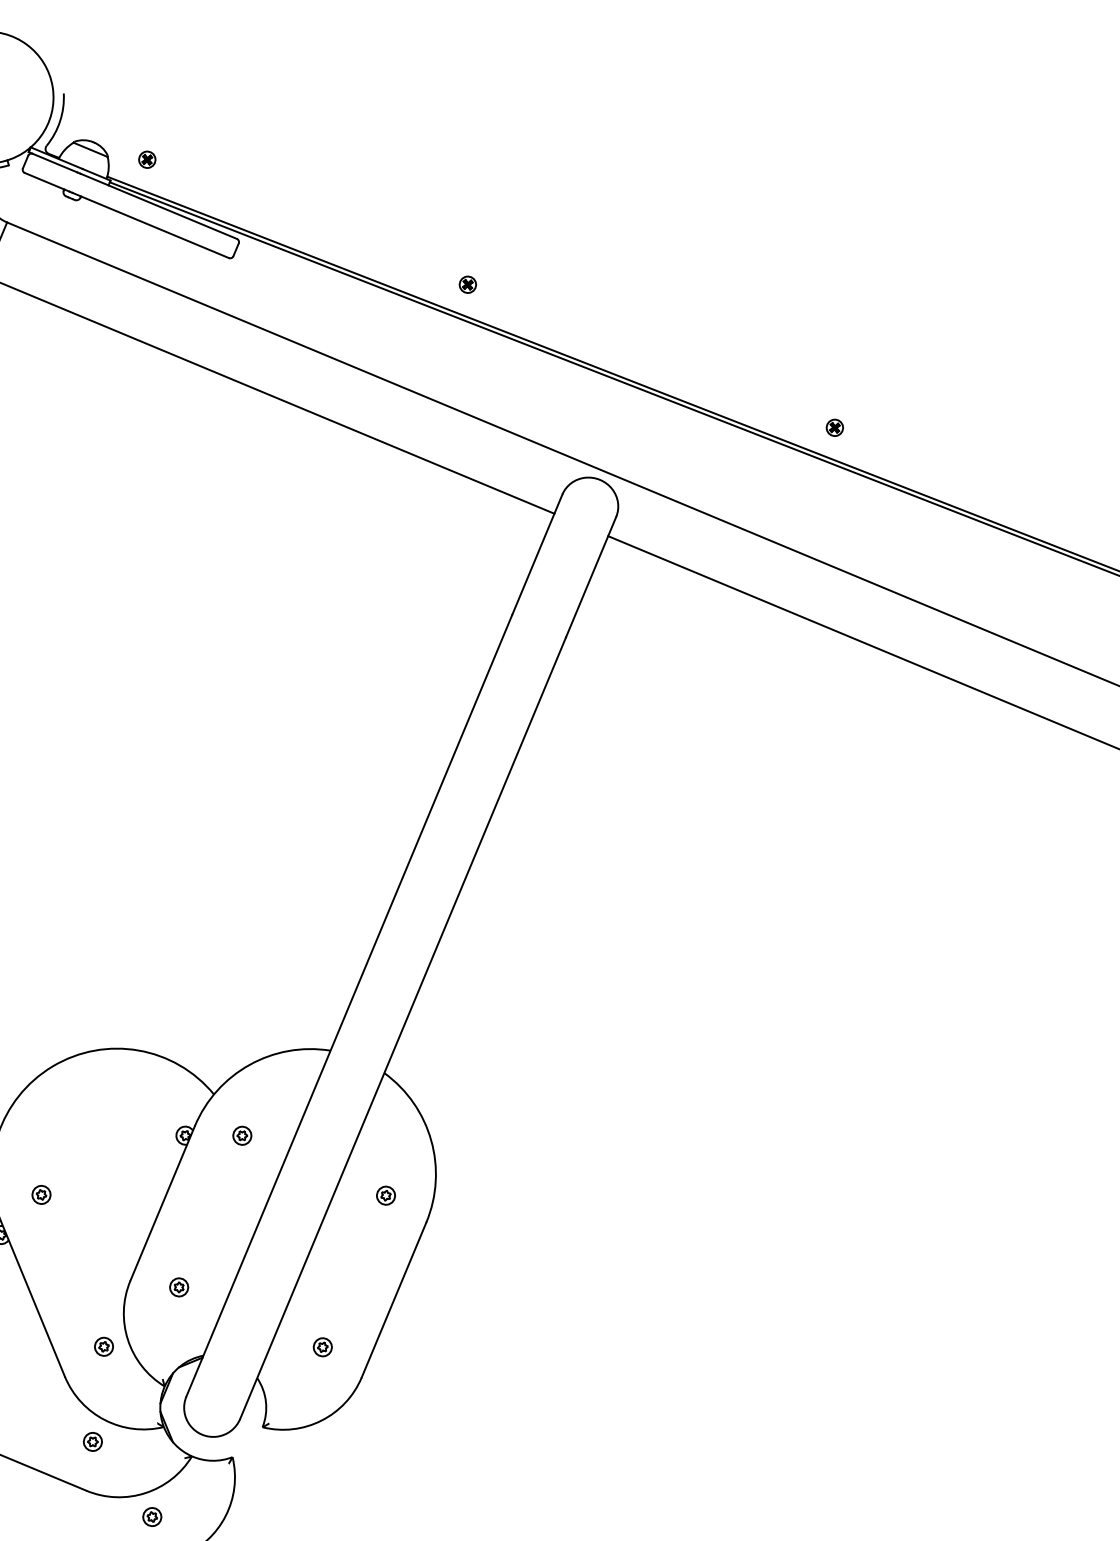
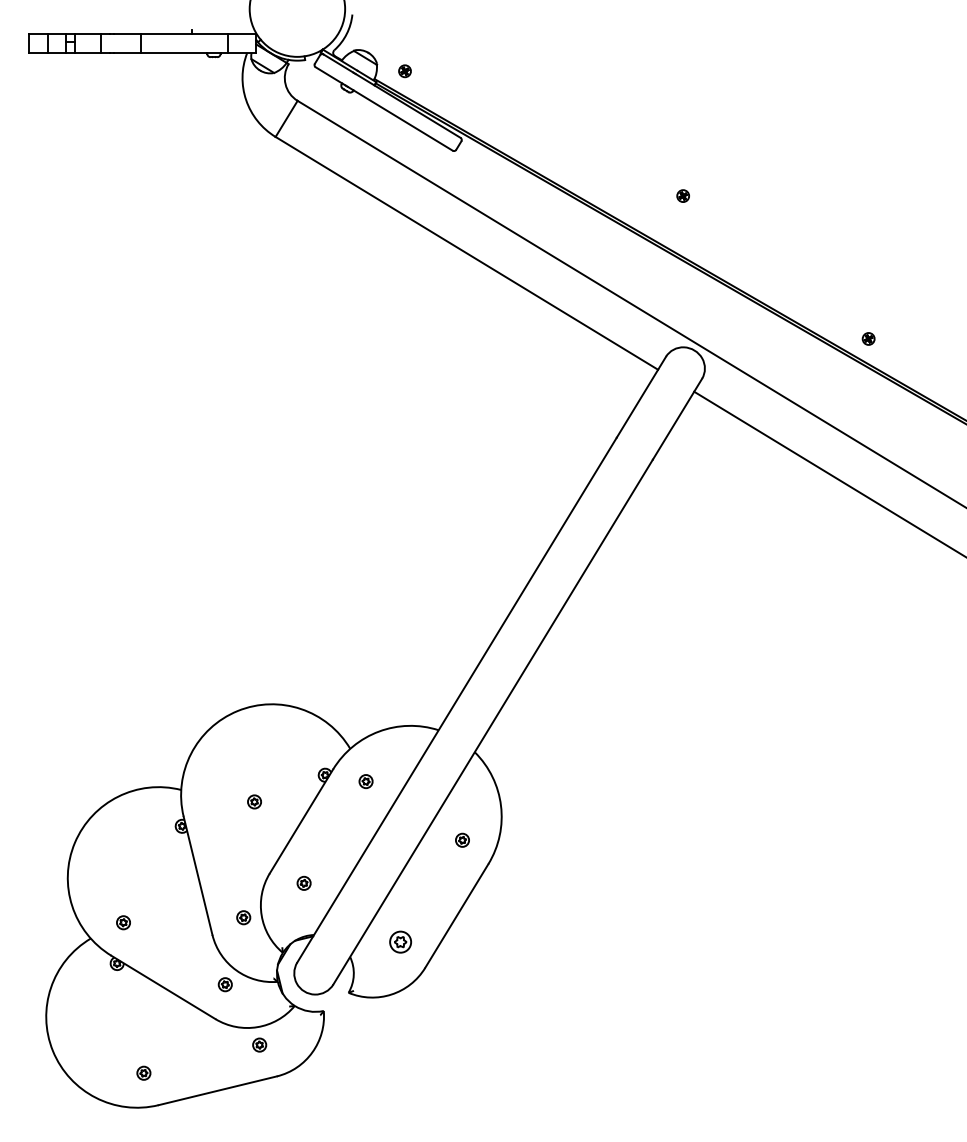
part: (466, 284) -> (682, 195), moved
part: (41, 1194) -> (254, 801), moved
part: (322, 1346) -> (400, 941), size x1.6

